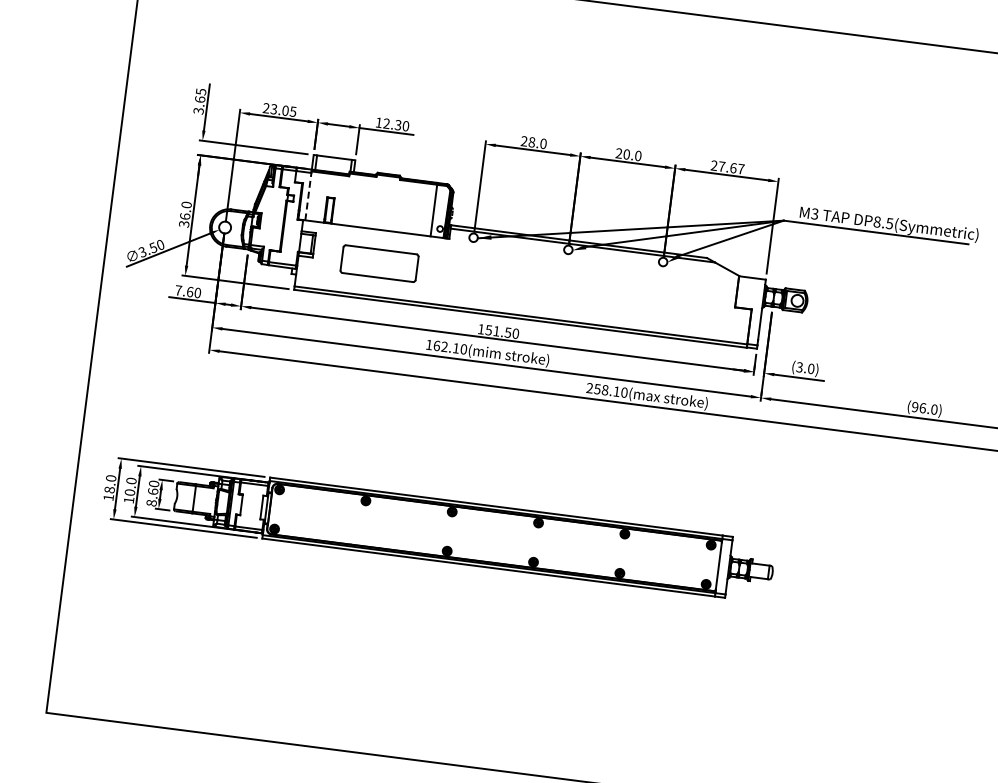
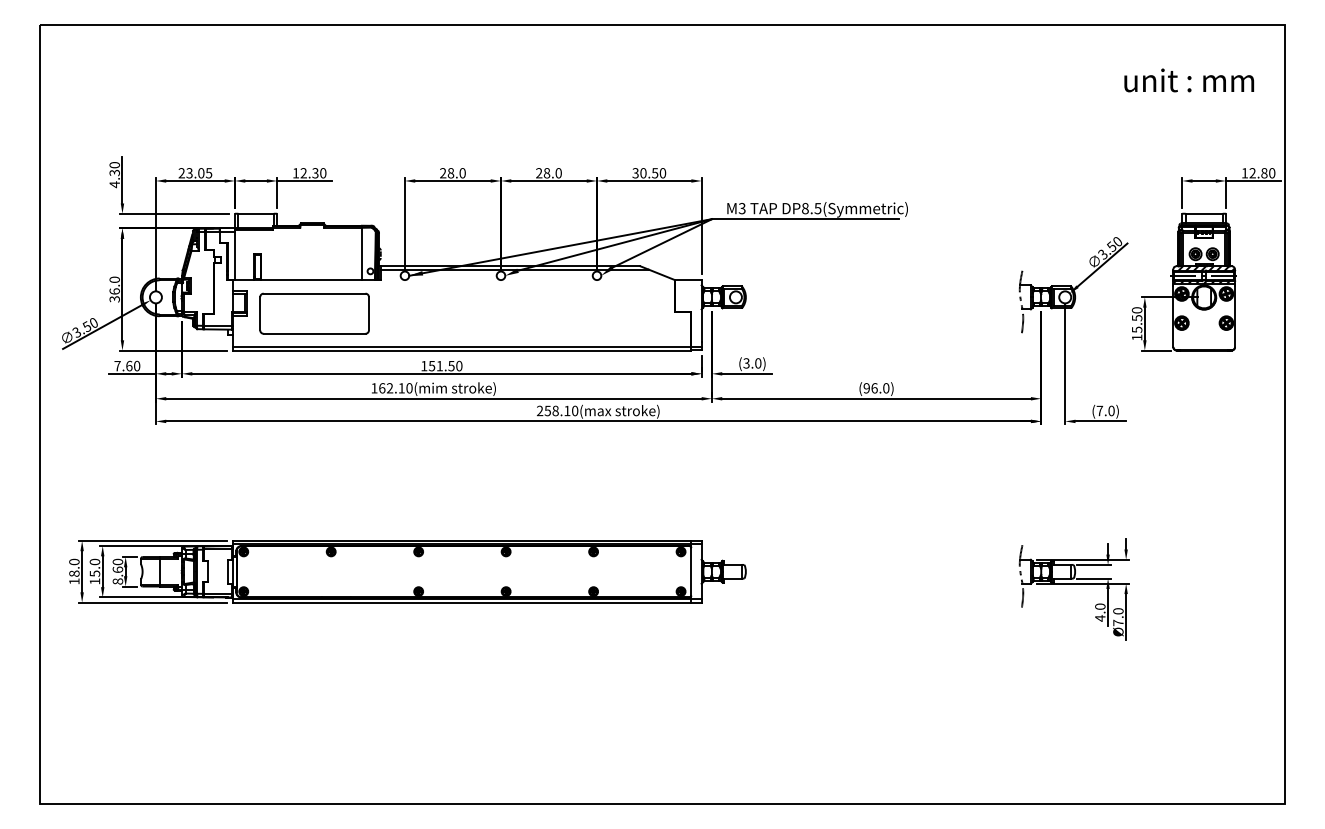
text: (199, 102) -> (114, 175), 3.65 -> 4.30
text: (626, 154) -> (546, 173), 20.0 -> 28.0
text: (727, 167) -> (649, 173), 27.67 -> 30.50
line: (308, 196) -> (235, 255), dashed -> solid
part: (379, 263) -> (314, 313), size x1.43
text: (129, 492) -> (94, 573), 10.0 -> 15.0

